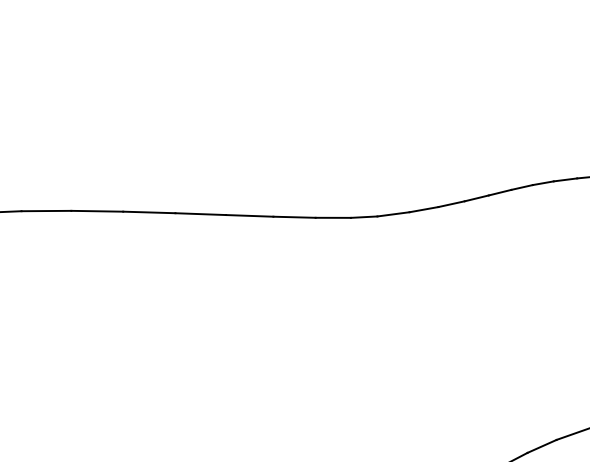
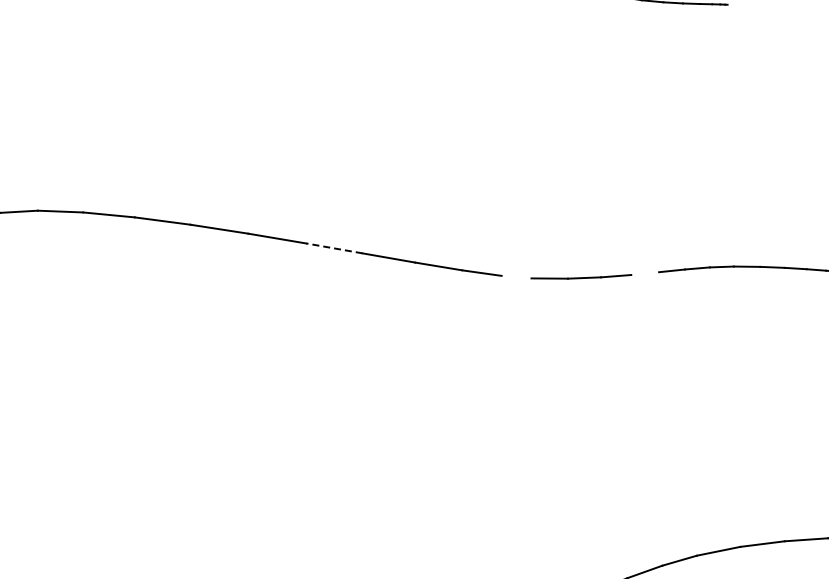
line: (477, 198) -> (645, 273), removed
line: (200, 214) -> (334, 248), solid -> dashed
line: (364, 216) -> (516, 276), removed

